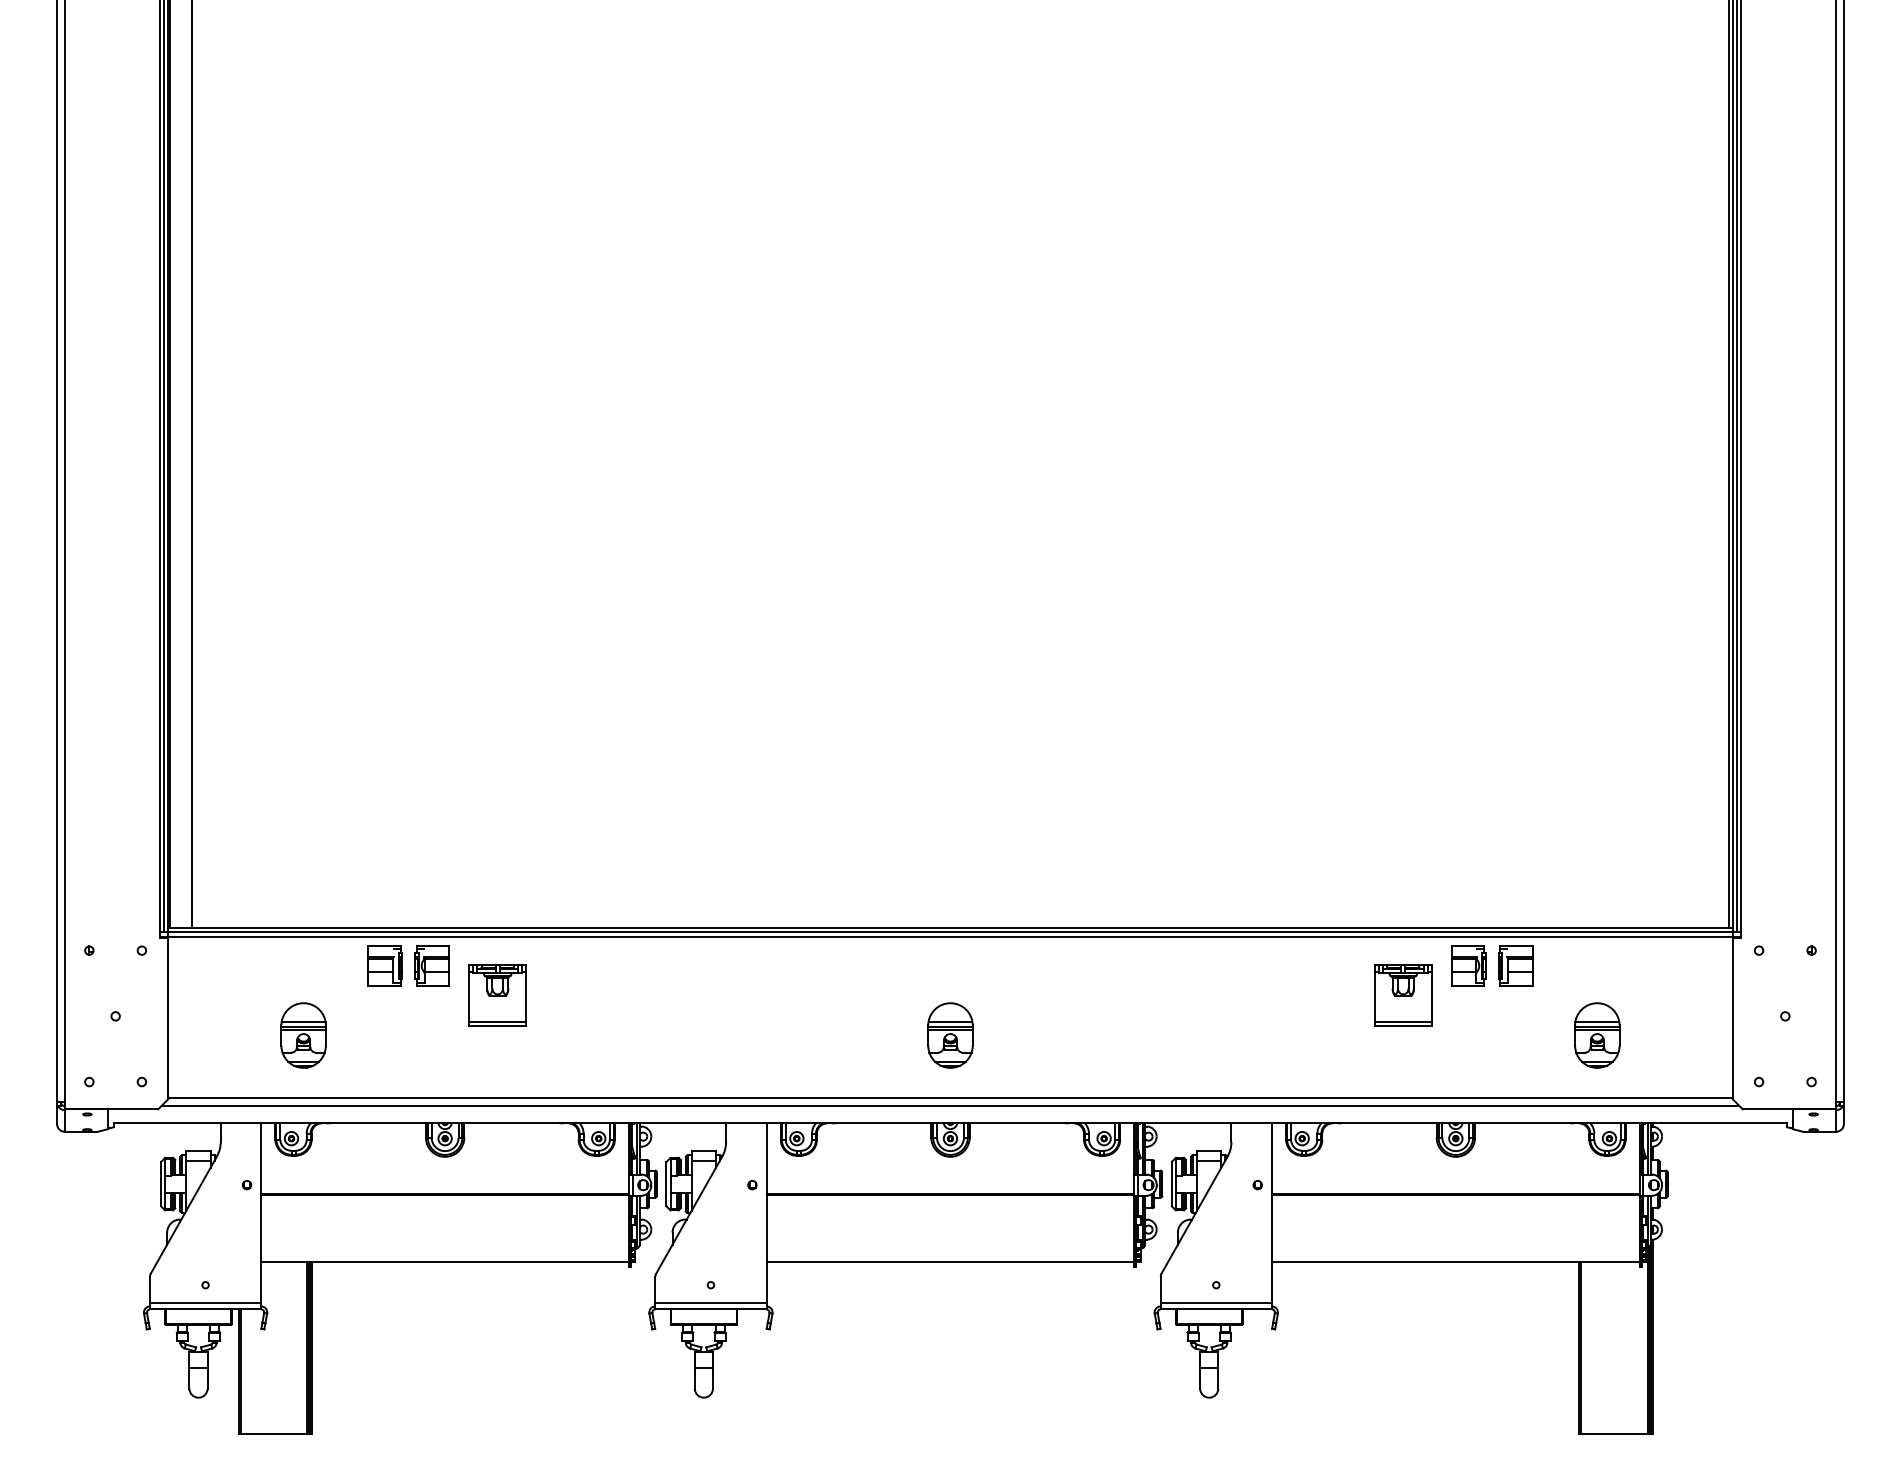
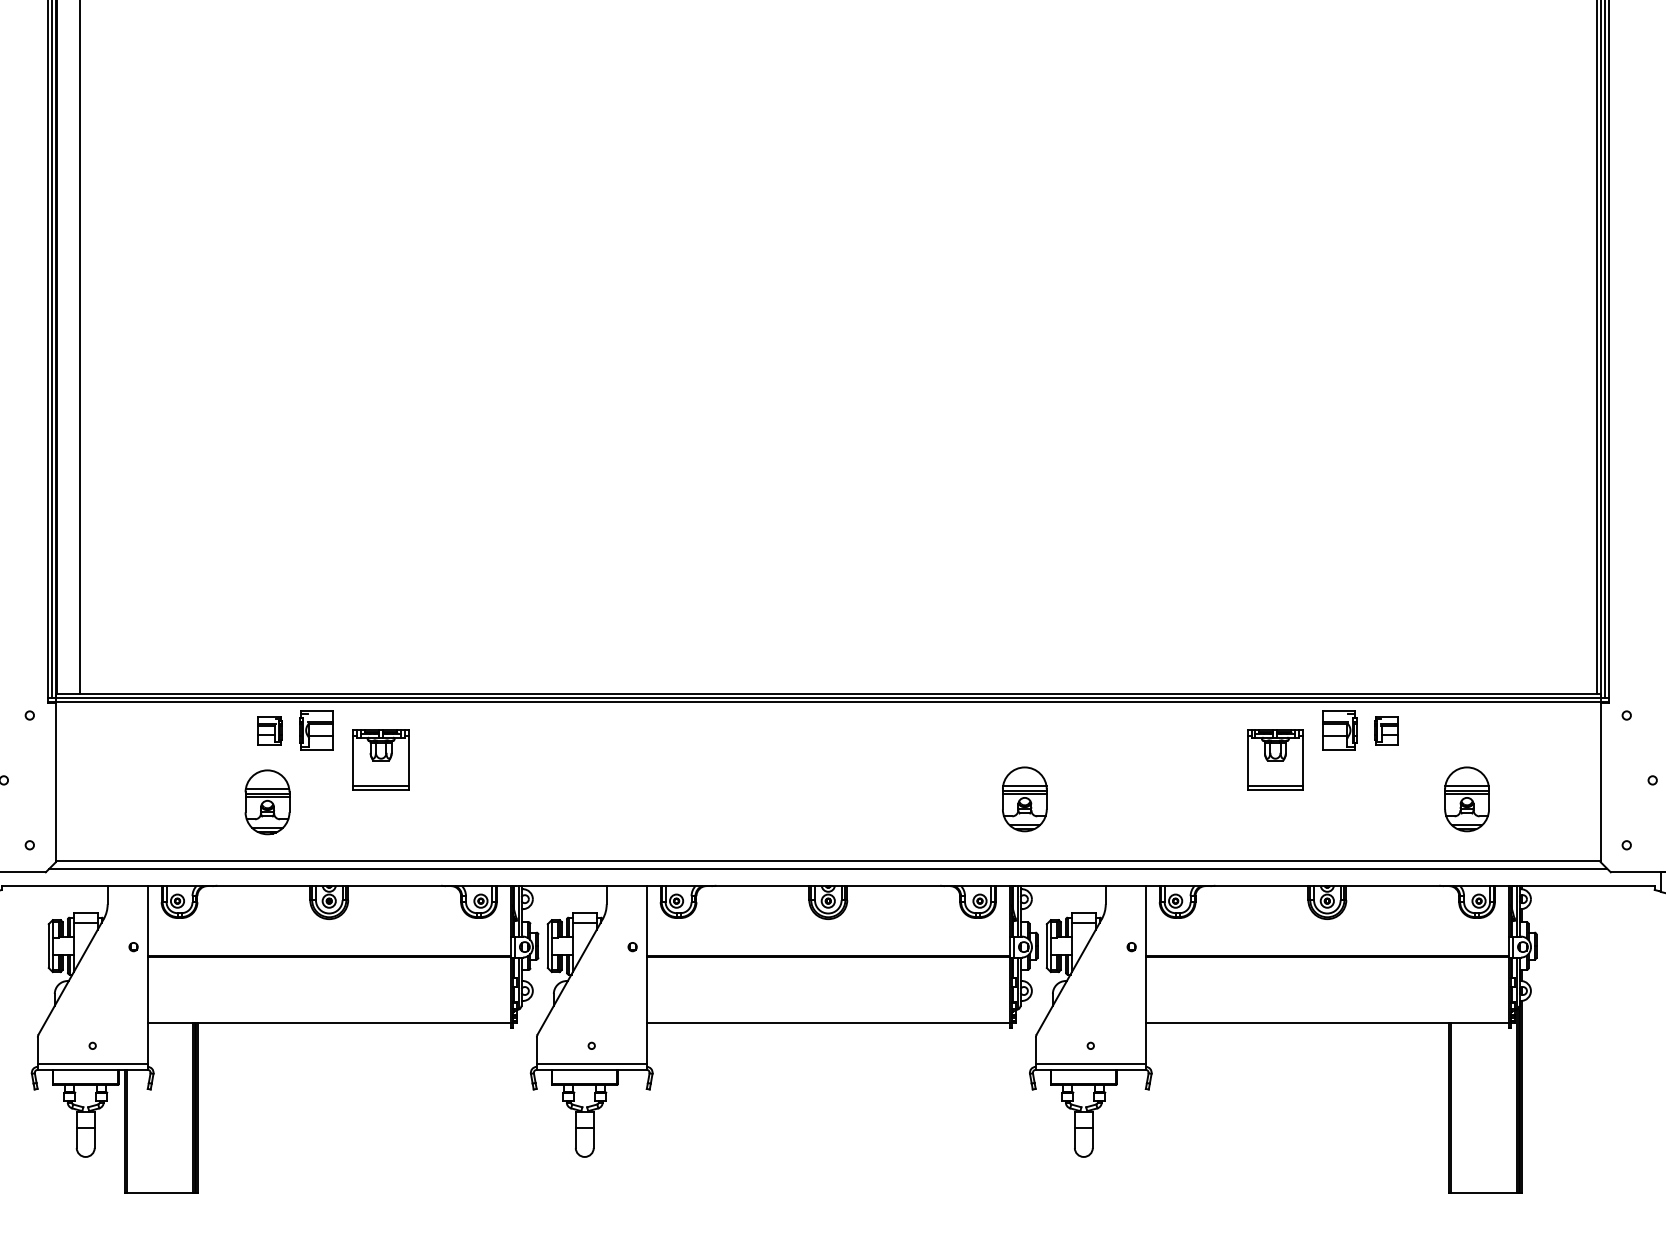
part: (384, 965) -> (269, 730), size x0.7
part: (1515, 965) -> (1386, 730), size x0.7
part: (303, 1035) -> (267, 802), moved
part: (950, 1035) -> (1024, 799), moved

